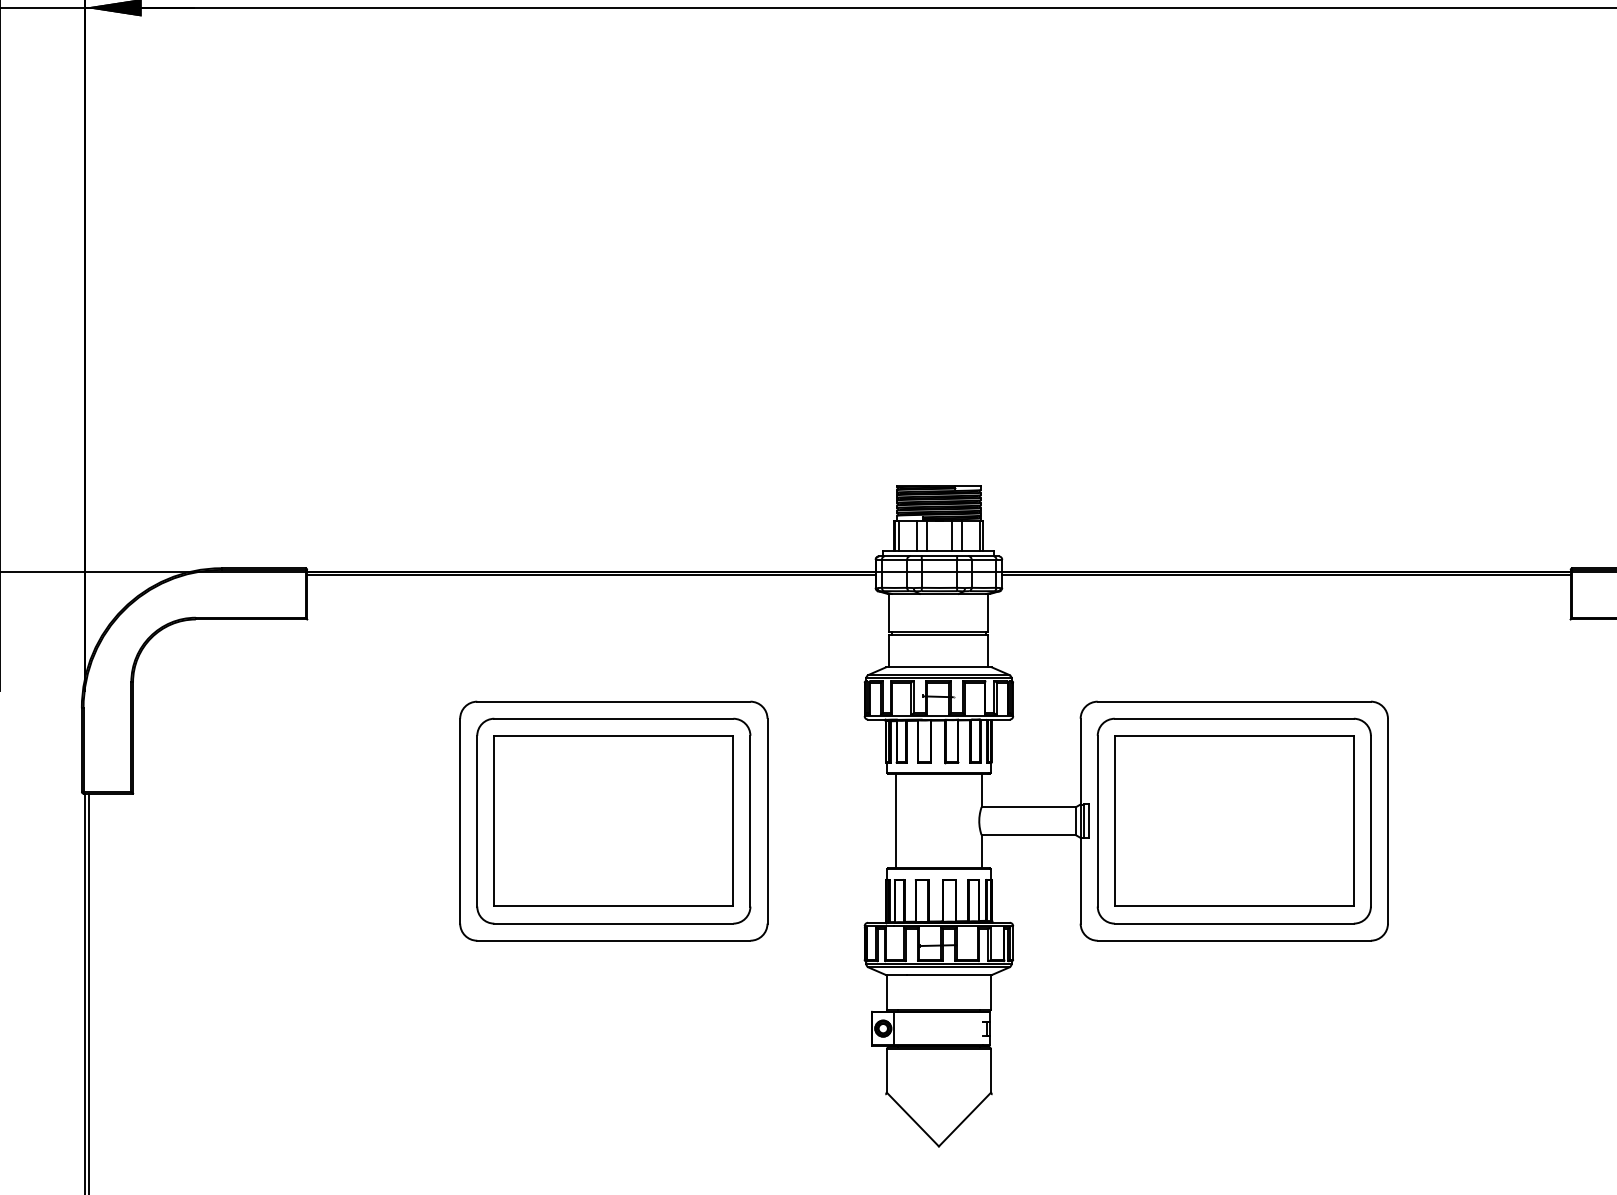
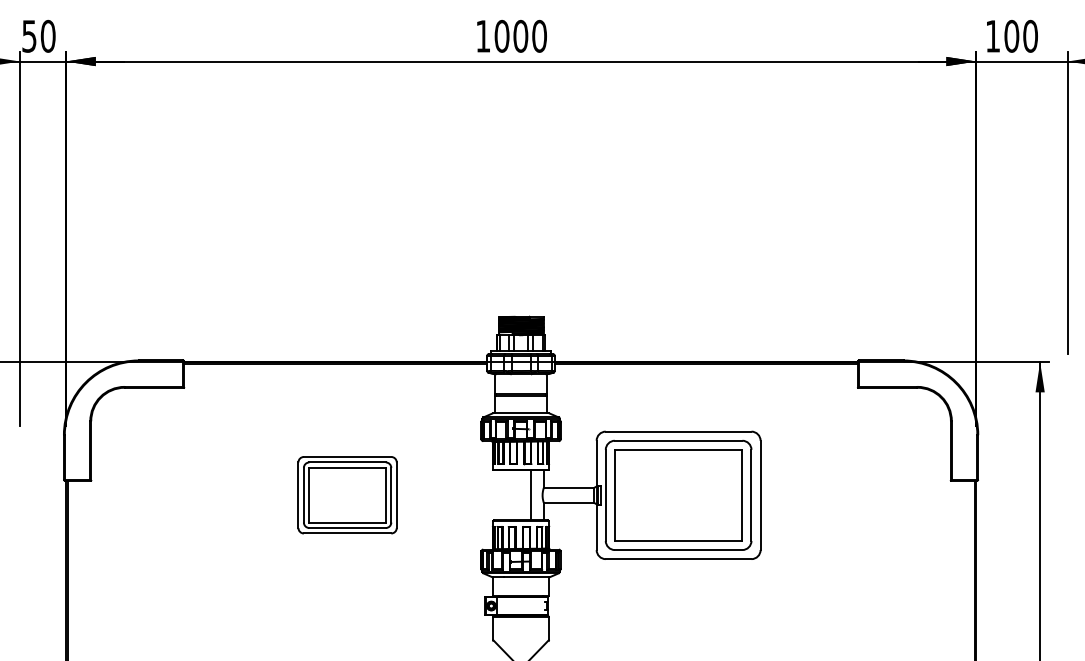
part: (613, 819) -> (347, 494), size x0.6
line: (896, 821) -> (531, 495), moved

